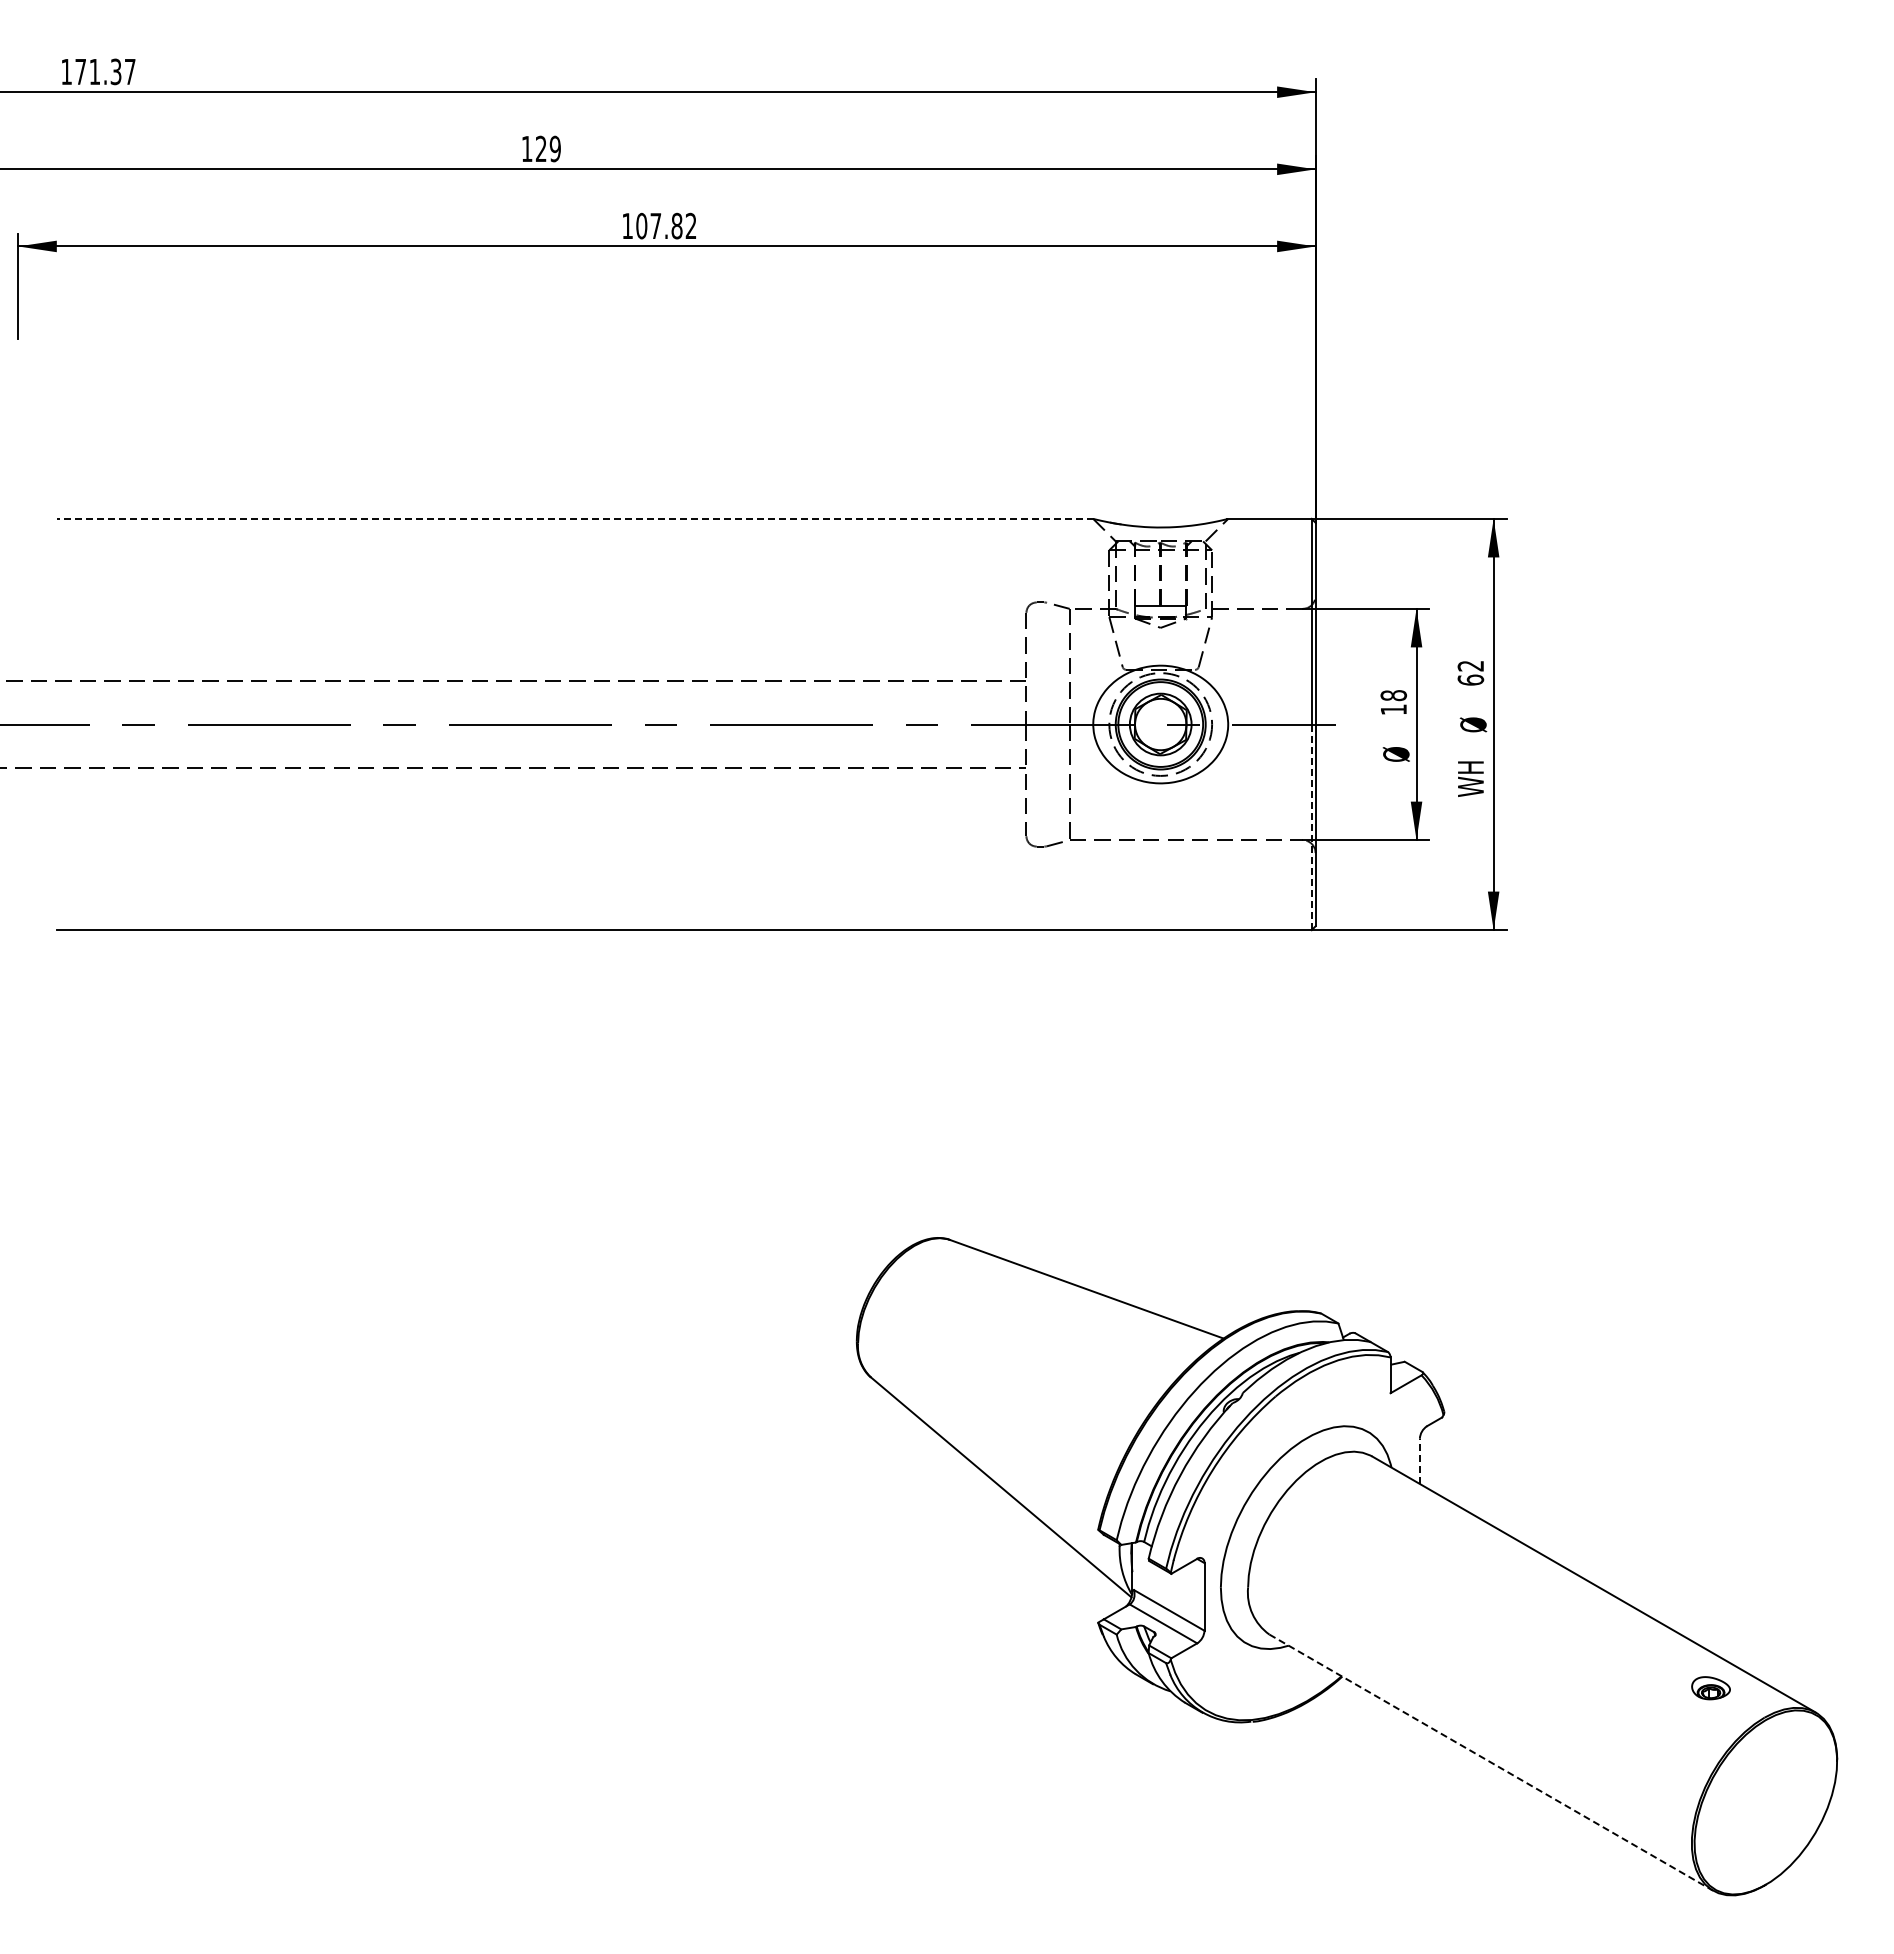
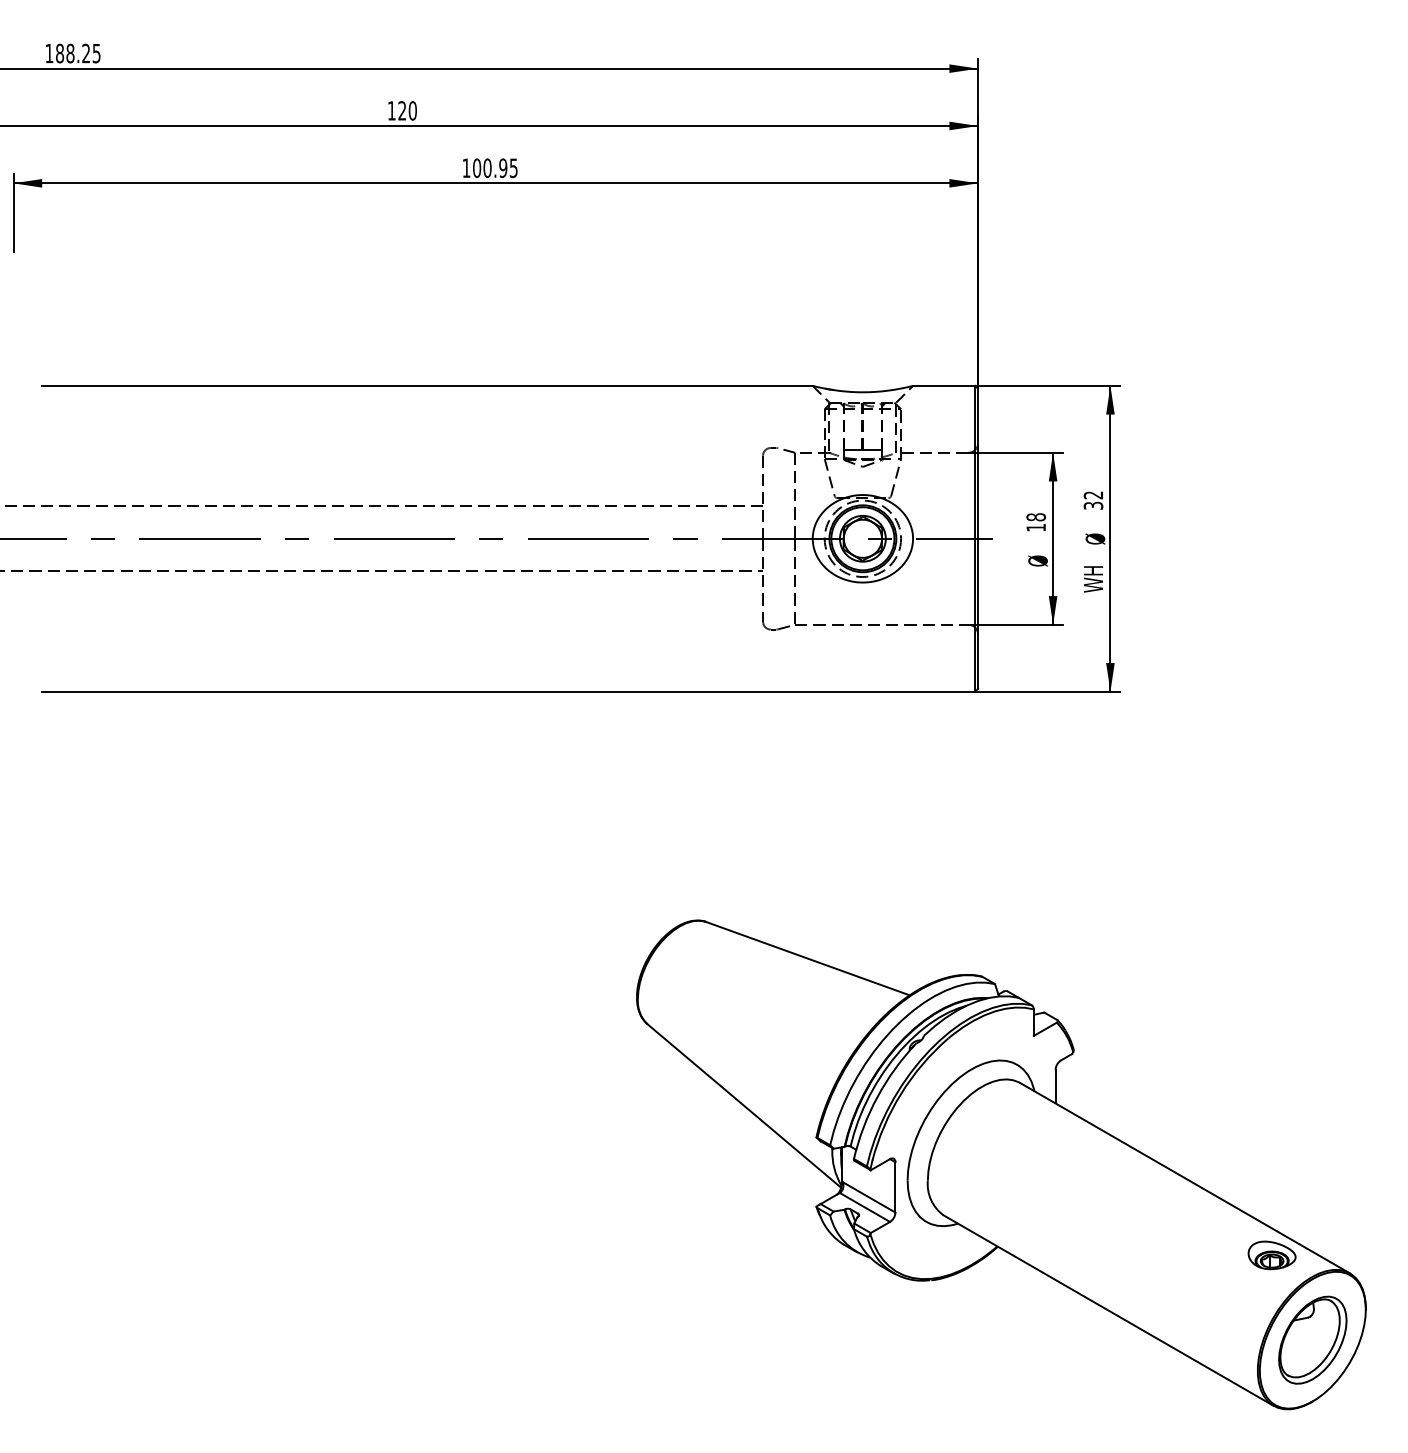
text: (105, 71) -> (78, 53), 171.37 -> 188.25
text: (554, 149) -> (412, 111), 129 -> 120
text: (673, 225) -> (500, 167), 107.82 -> 100.95
line: (574, 518) -> (427, 385), dashed -> solid
text: (1470, 679) -> (1093, 505), 62 -> 32
line: (1311, 827) -> (975, 615), dashed -> solid
line: (1419, 1461) -> (1055, 1086), dashed -> solid
part: (1710, 1687) -> (1271, 1254), size x1.67
line: (1491, 1762) -> (1108, 1310), dashed -> solid
part: (1765, 1802) -> (1312, 1340), added

